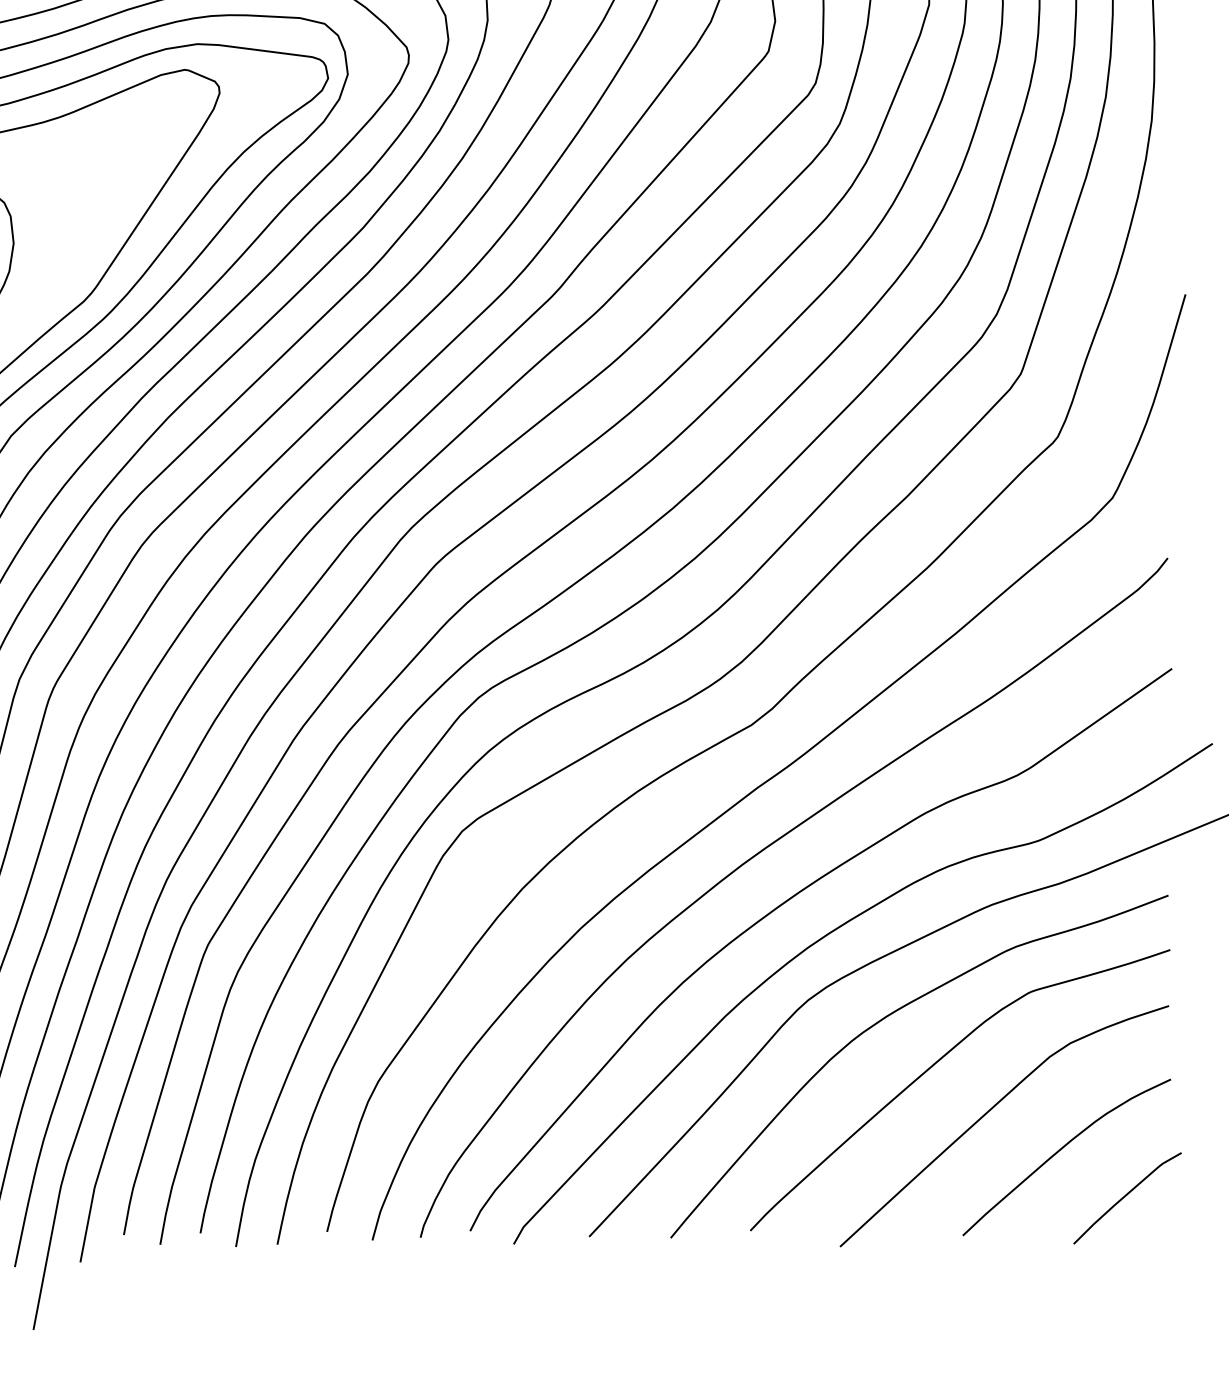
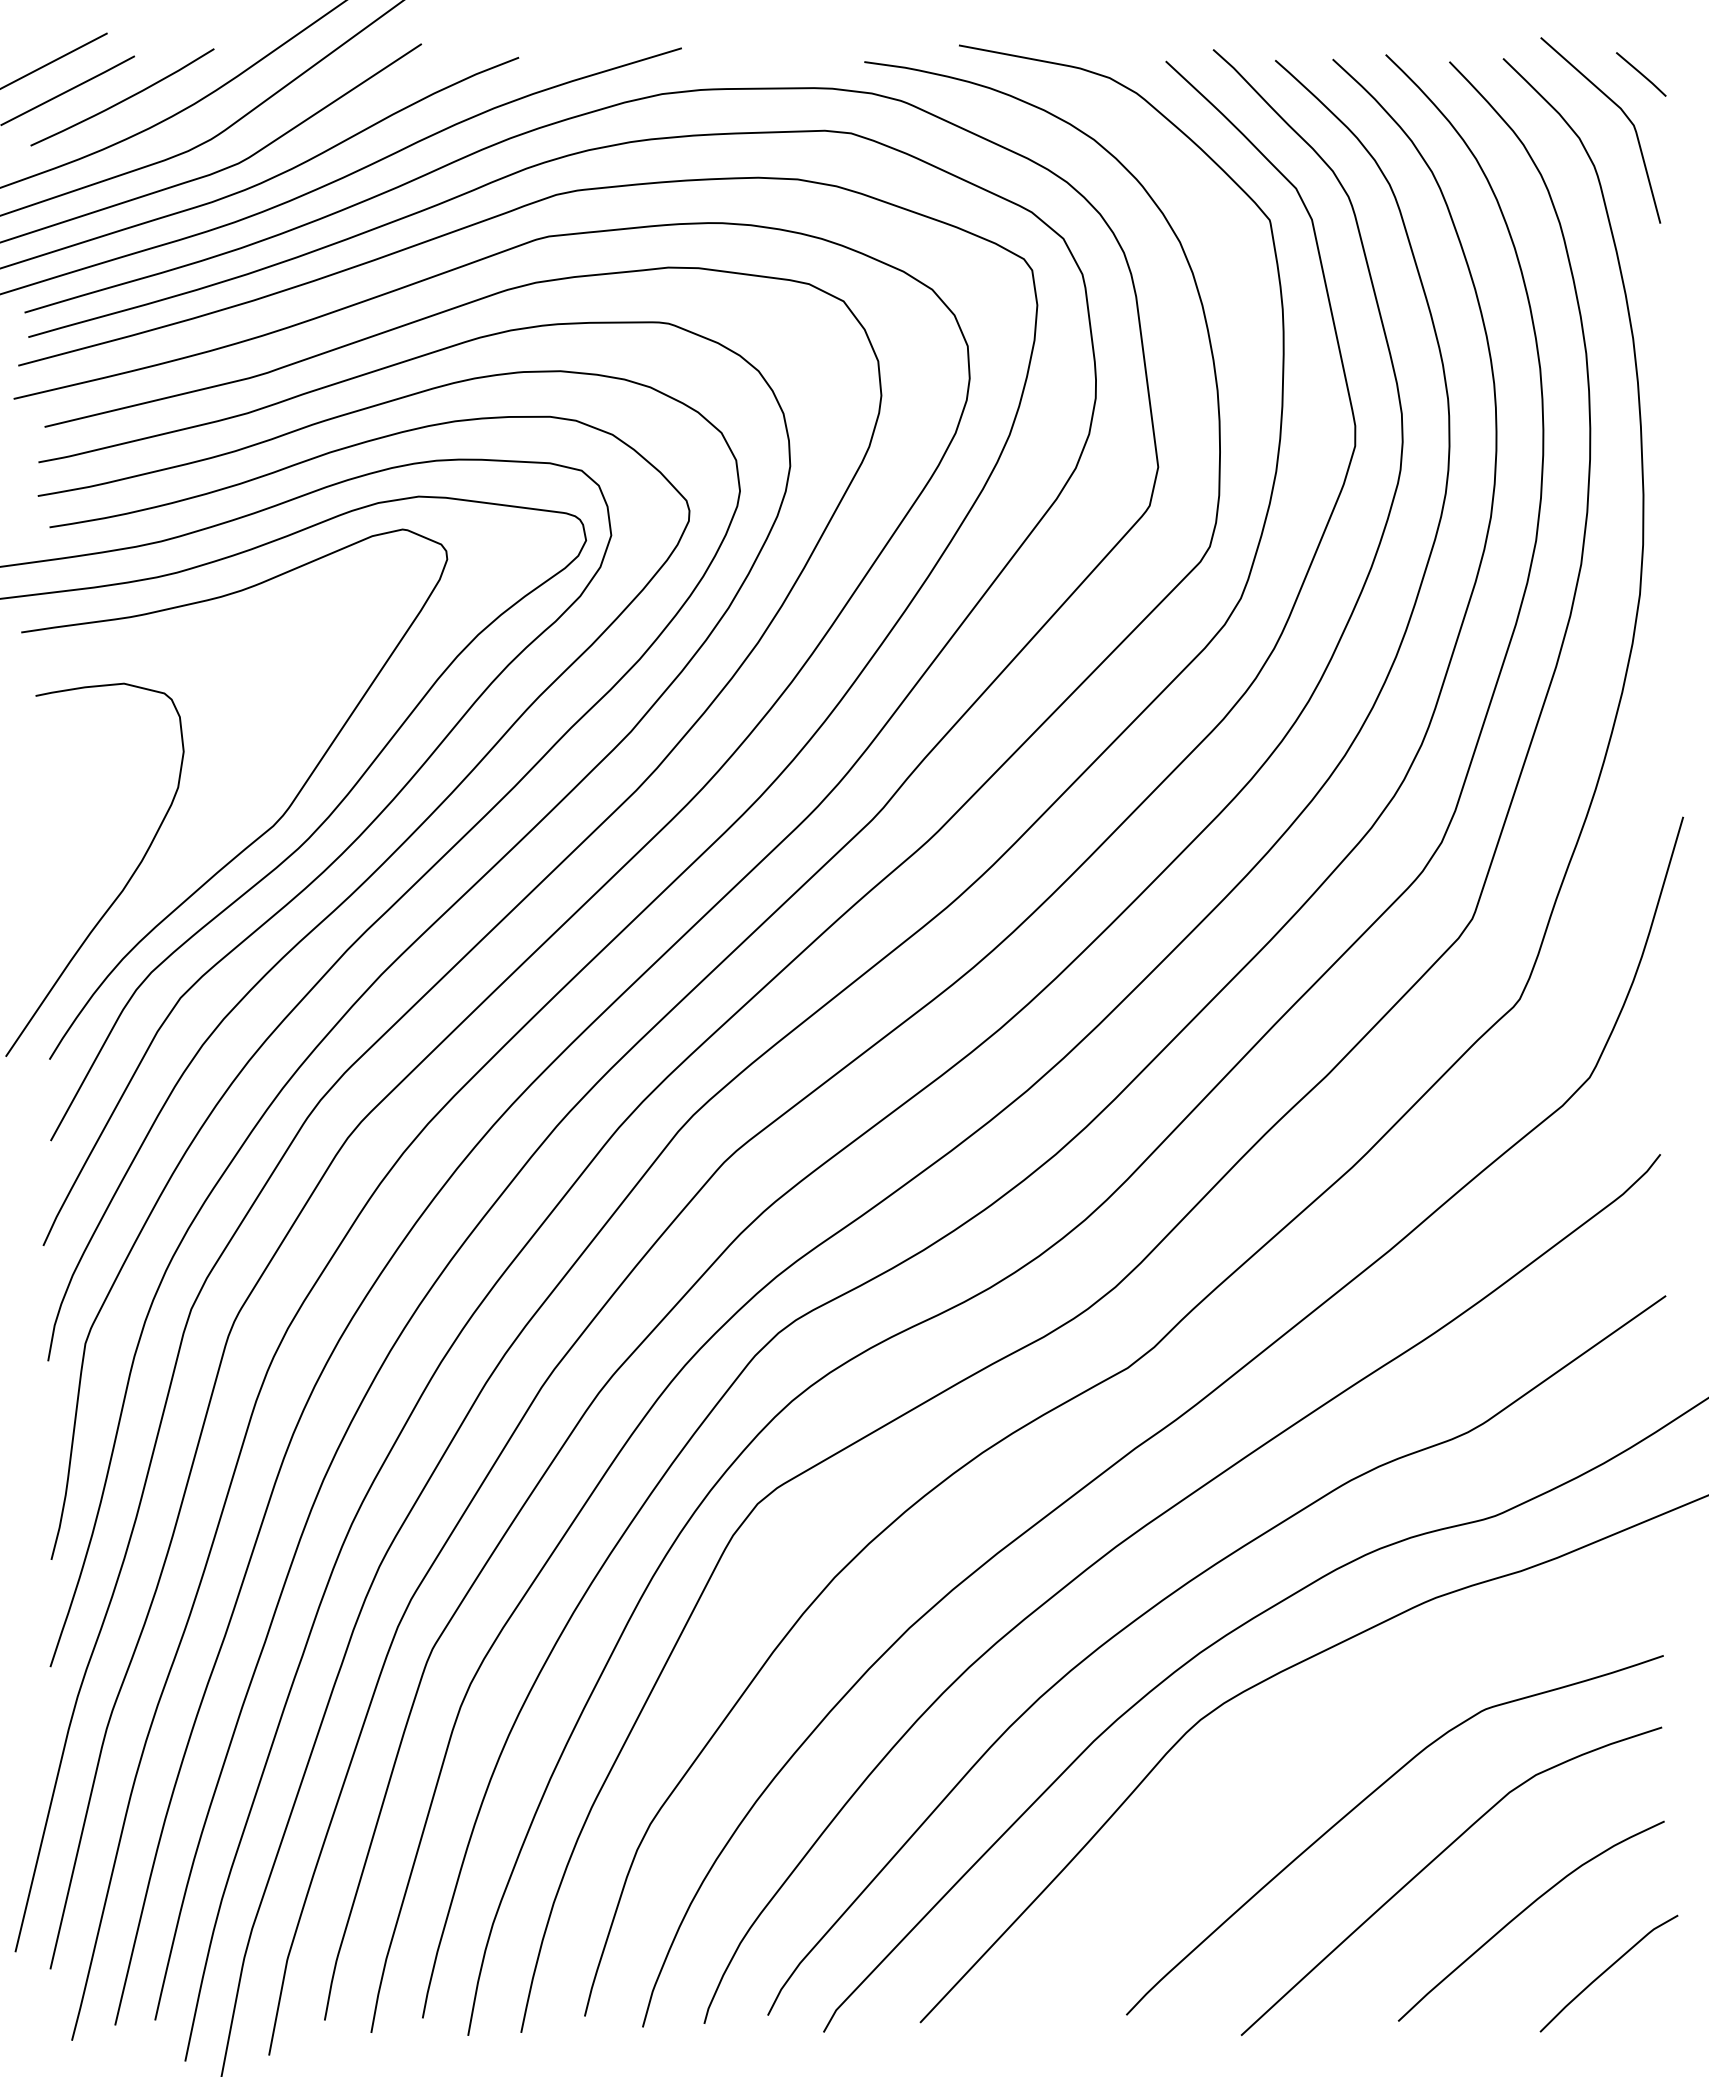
curve: (890, 1015) -> (1305, 1739), removed

